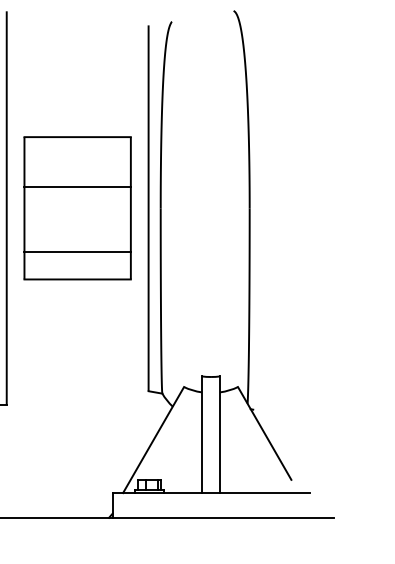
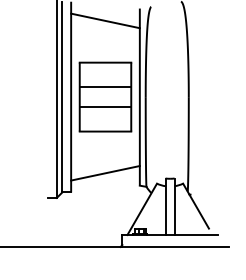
line: (77, 50) -> (105, 20), added
line: (77, 252) -> (105, 107), moved
line: (77, 366) -> (105, 173), added

